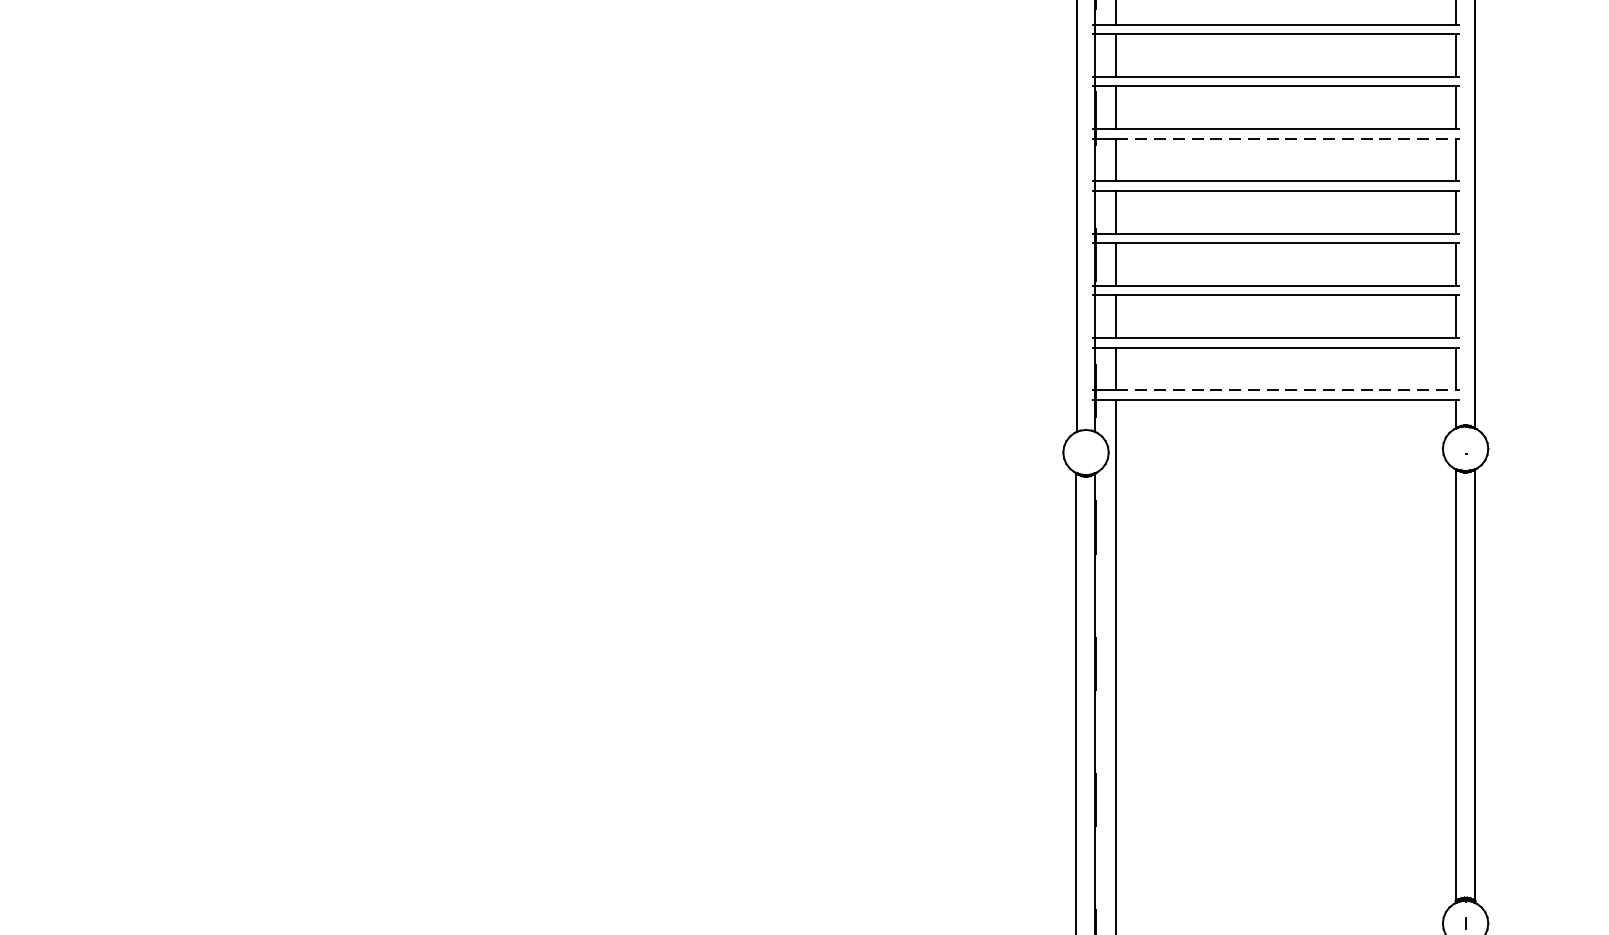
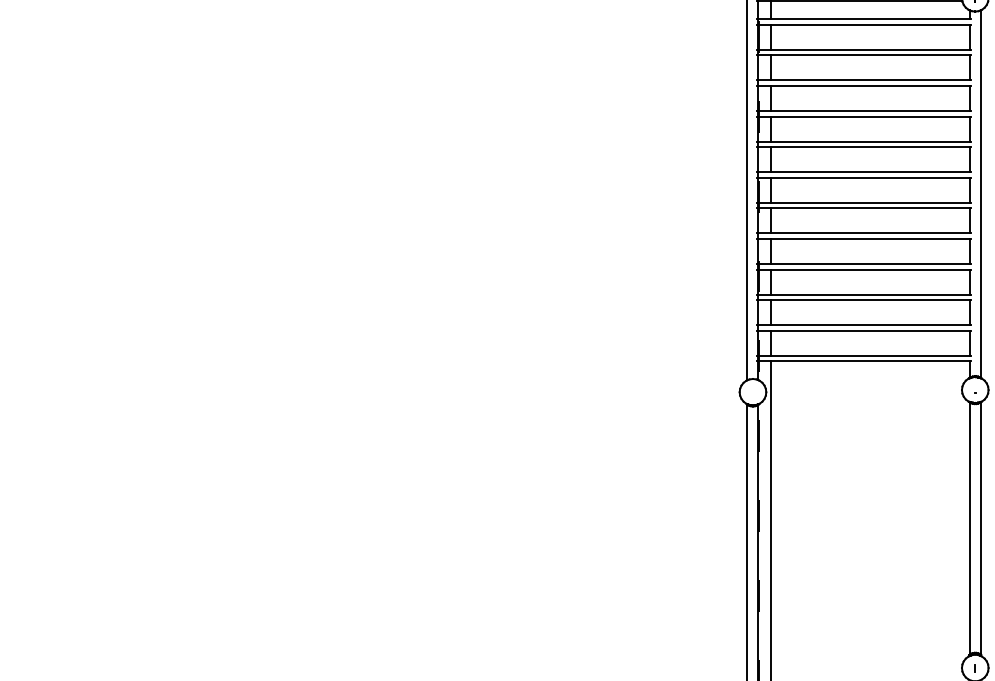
line: (1286, 138) -> (870, 208), dashed -> solid
line: (1286, 389) -> (870, 355), dashed -> solid

